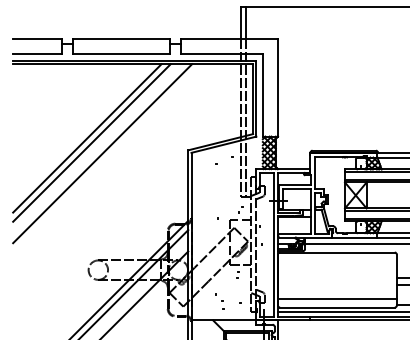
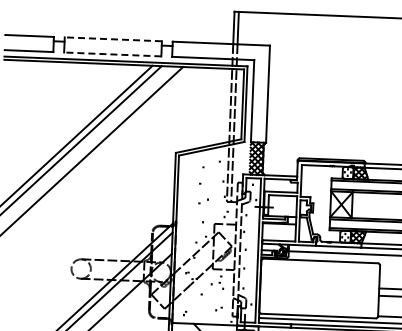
line: (121, 39) -> (113, 39), solid -> dashed
line: (121, 54) -> (112, 54), solid -> dashed
line: (336, 298) -> (318, 306), removed
part: (219, 301) -> (201, 305), removed

